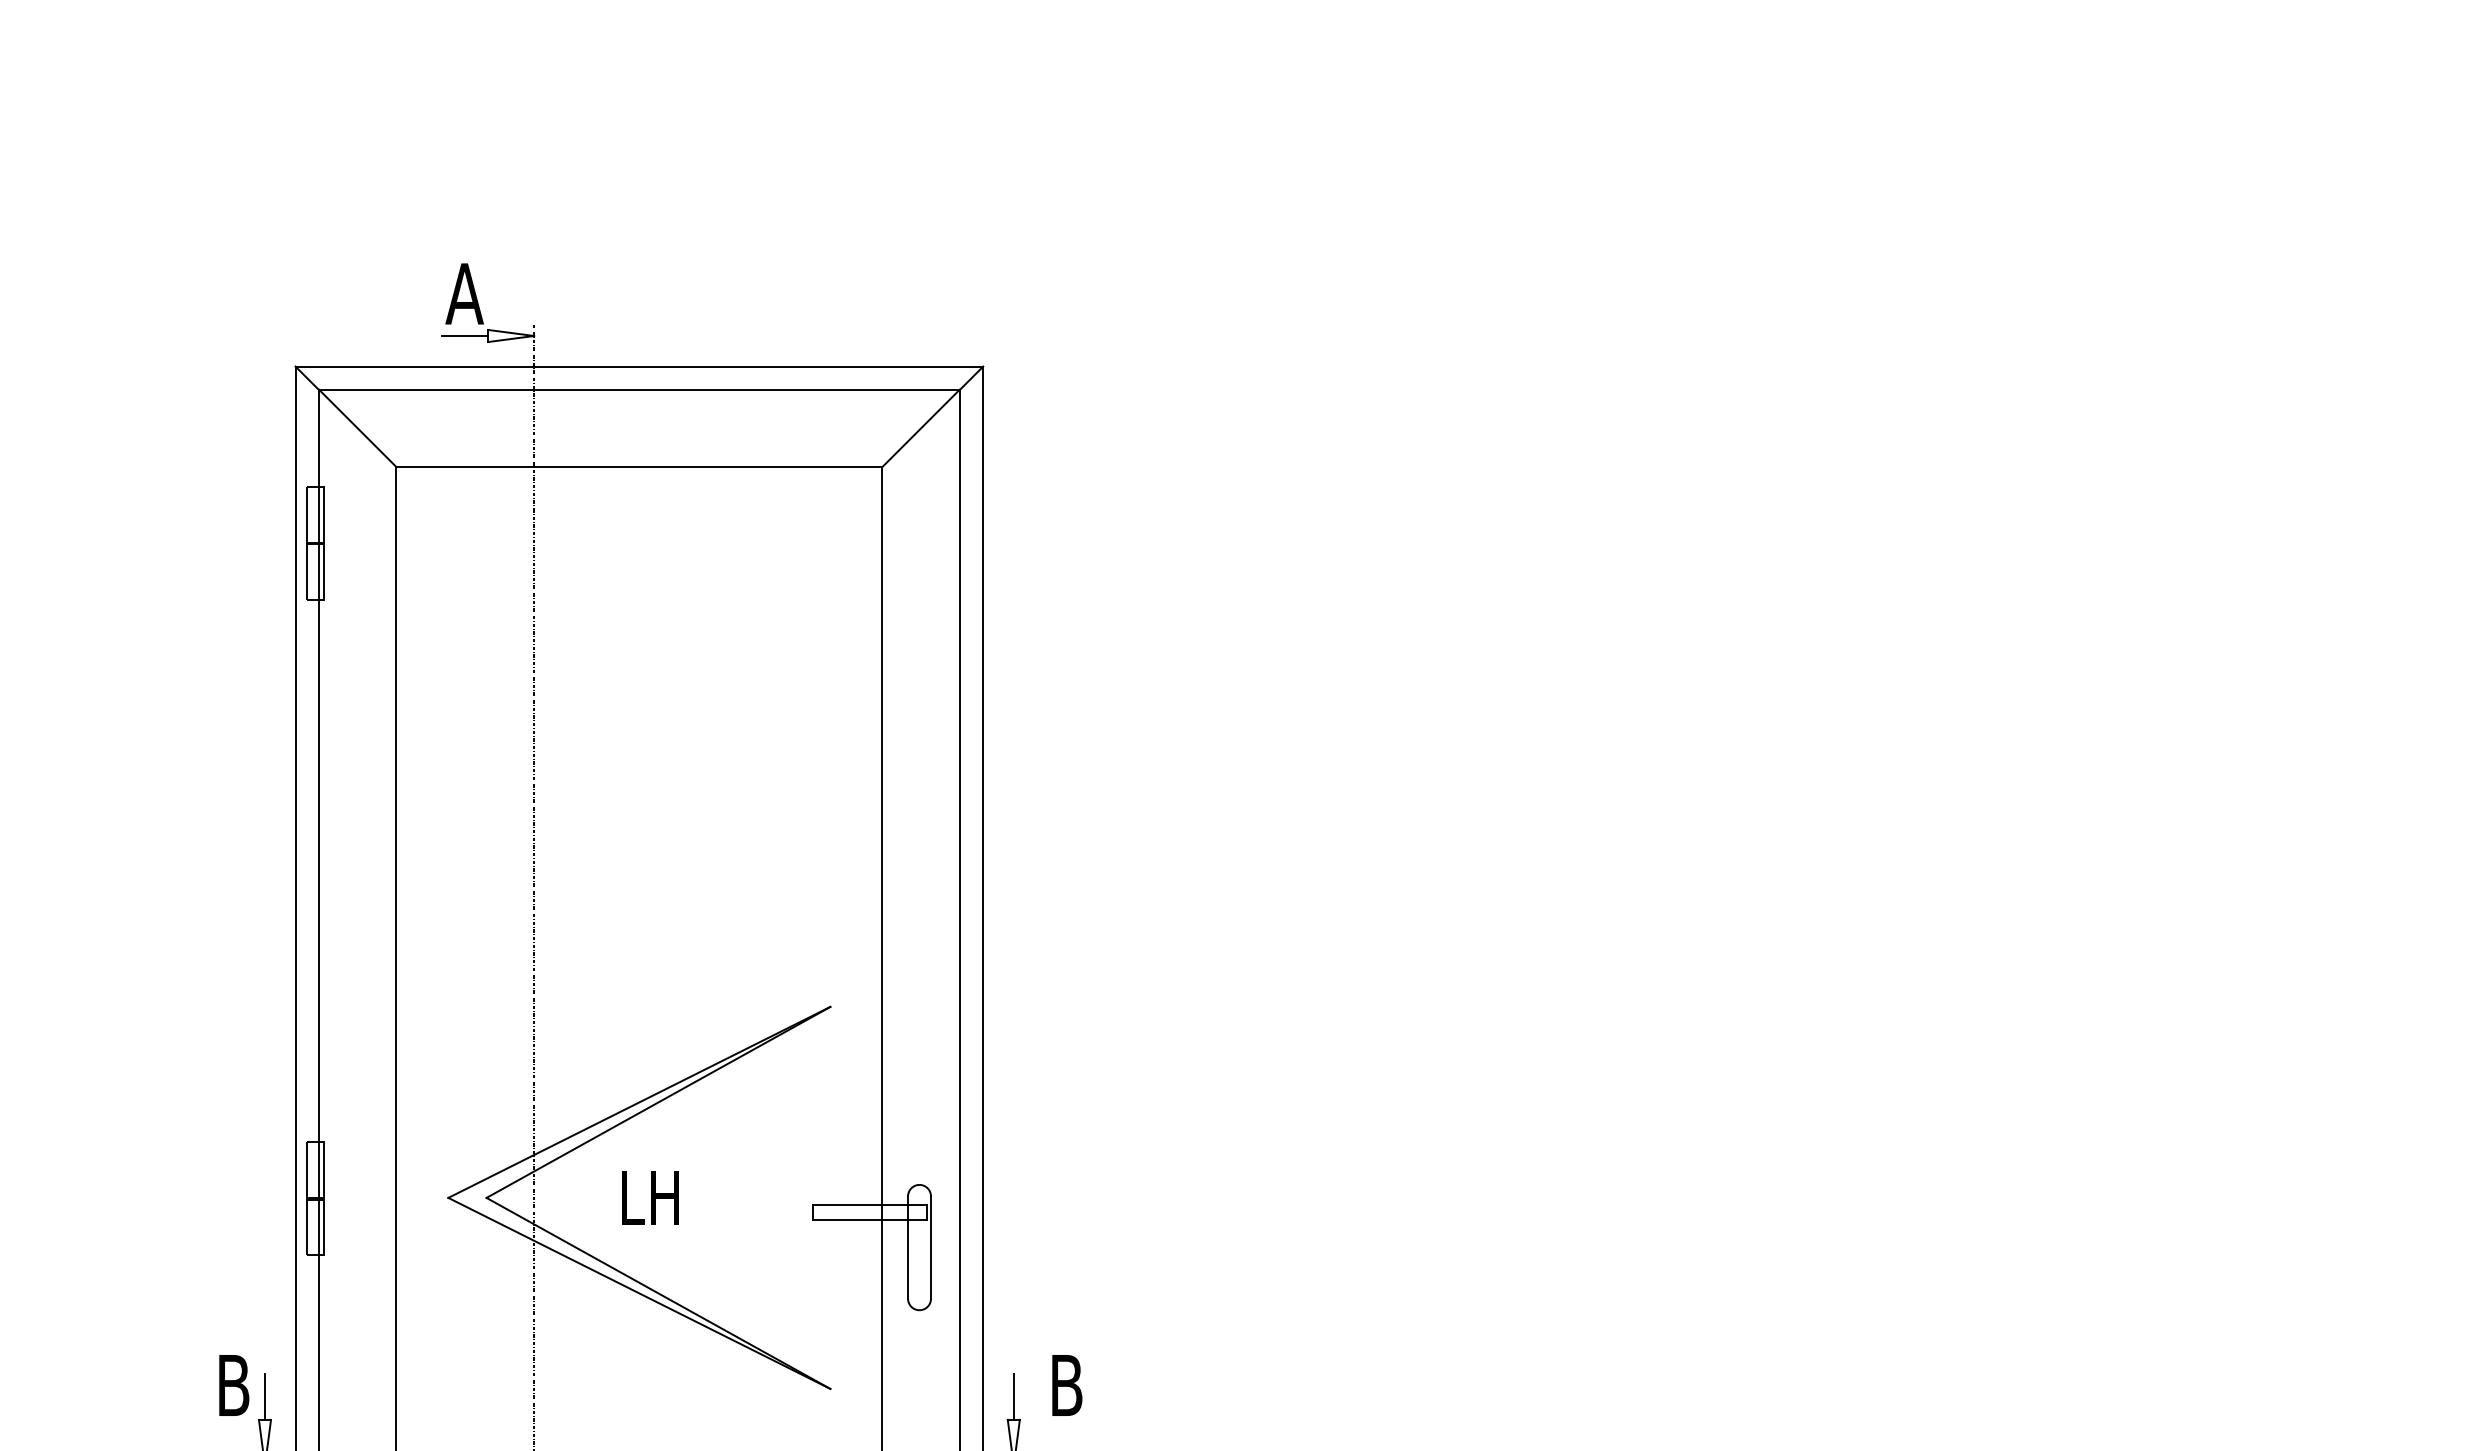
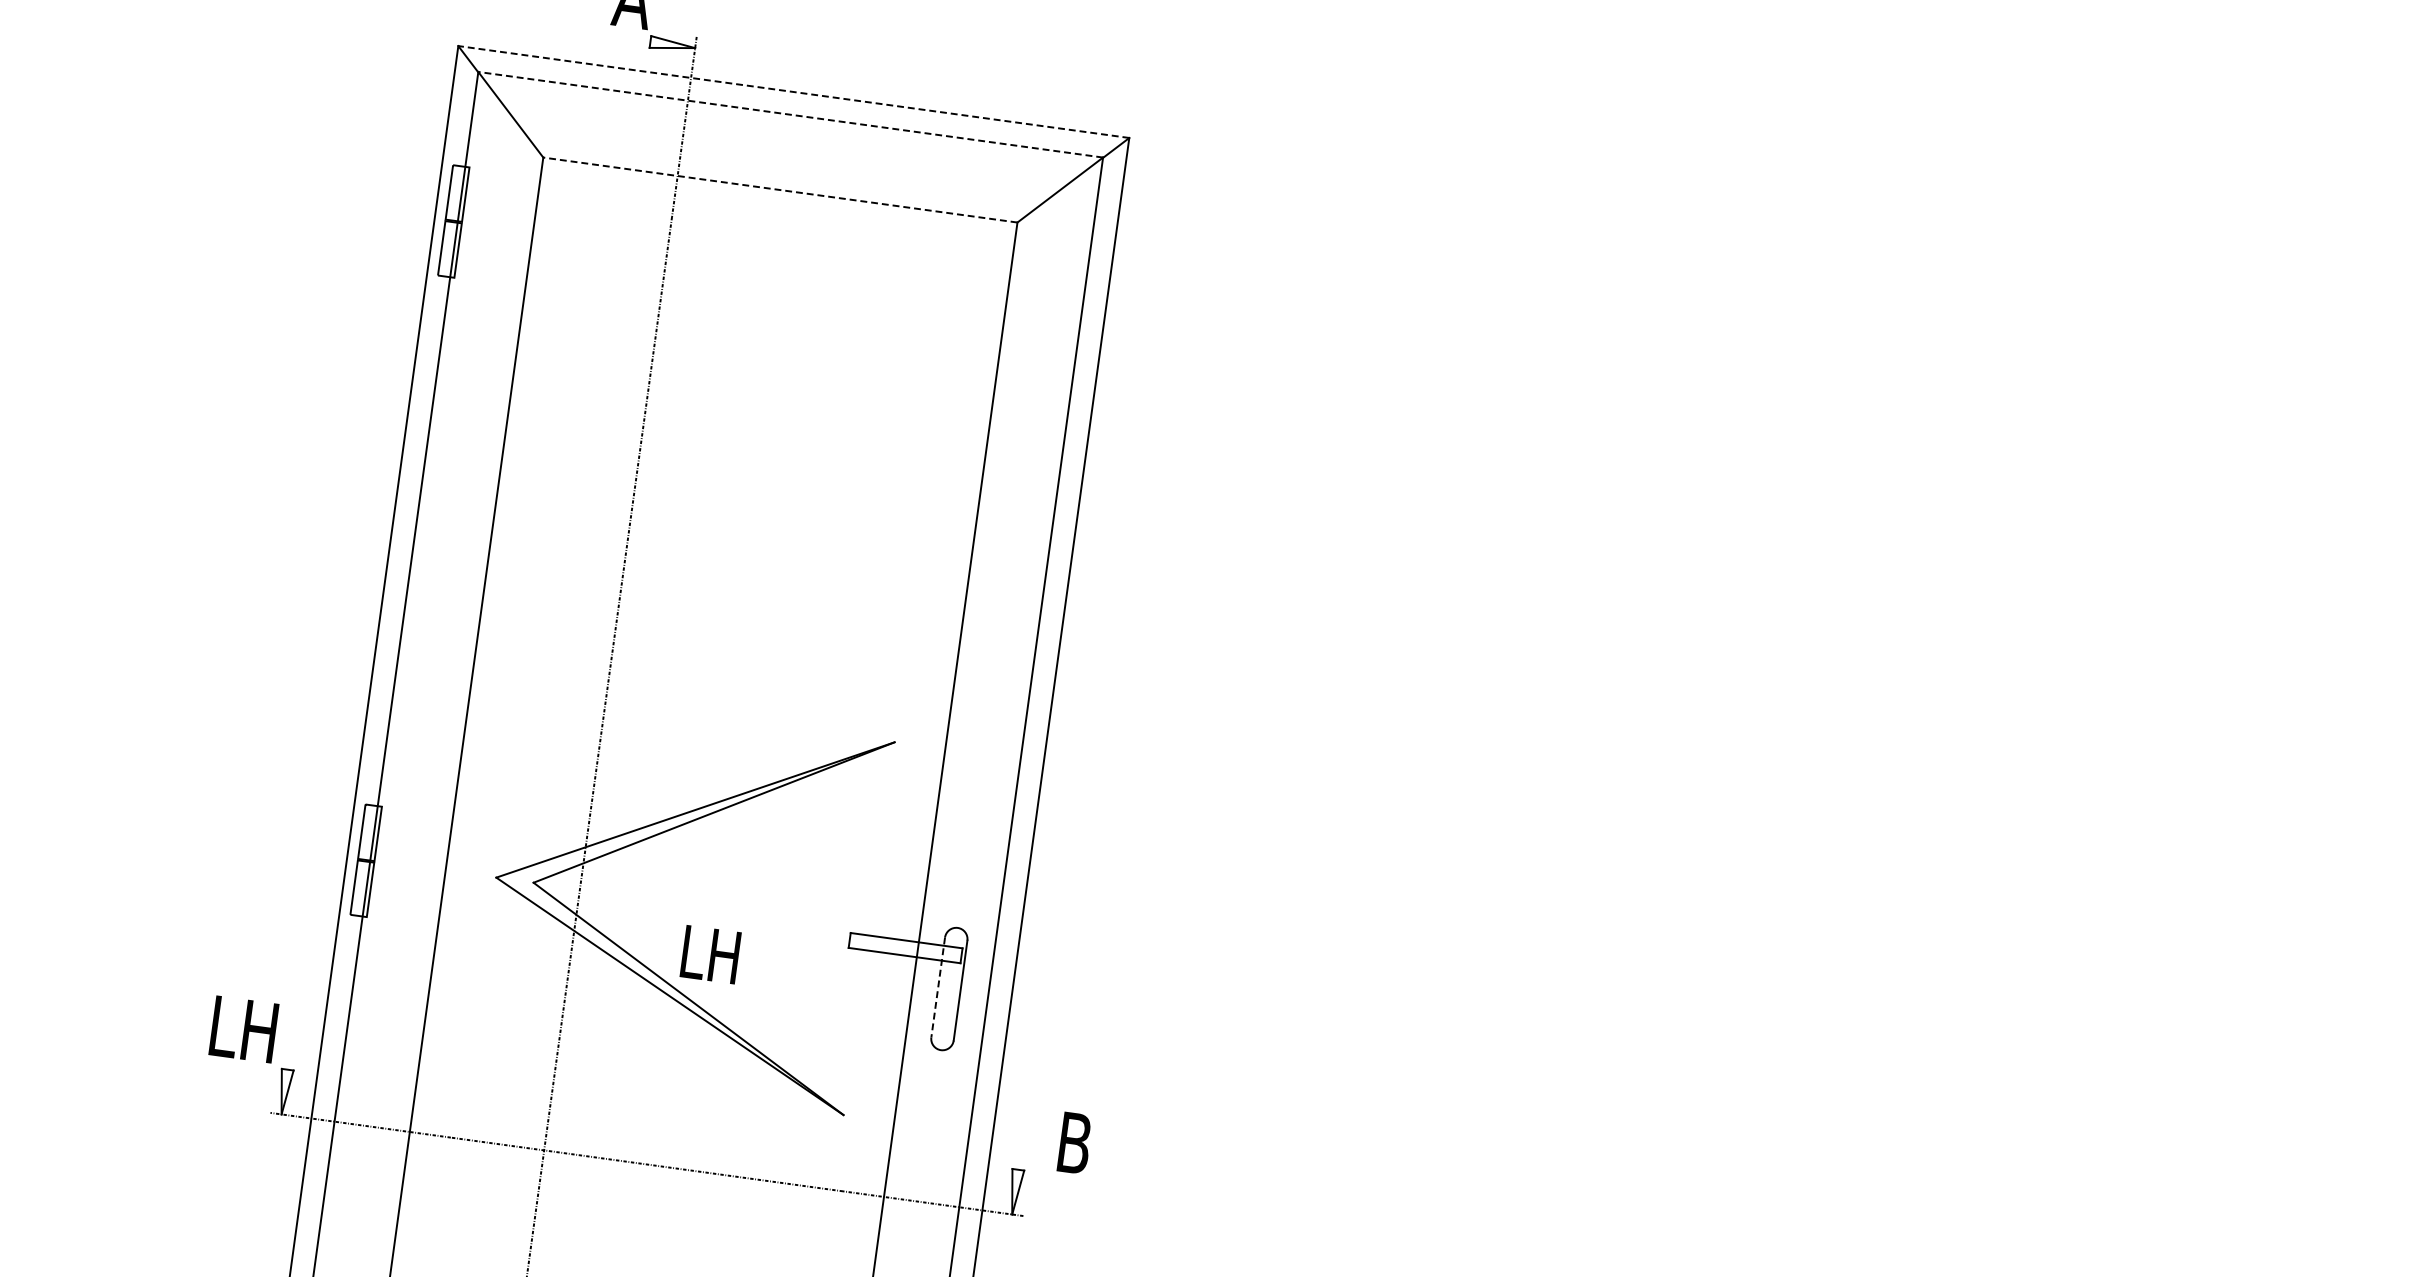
line: (465, 336) -> (628, 39), removed
line: (639, 366) -> (793, 91), solid -> dashed
line: (638, 389) -> (789, 114), solid -> dashed
line: (639, 467) -> (780, 190), solid -> dashed
text: (650, 1197) -> (710, 954), moved
line: (908, 1248) -> (938, 988), solid -> dashed
text: (216, 1385) -> (245, 1029), B -> LH
line: (264, 1396) -> (290, 1046), removed
line: (1013, 1396) -> (1021, 1146), removed

